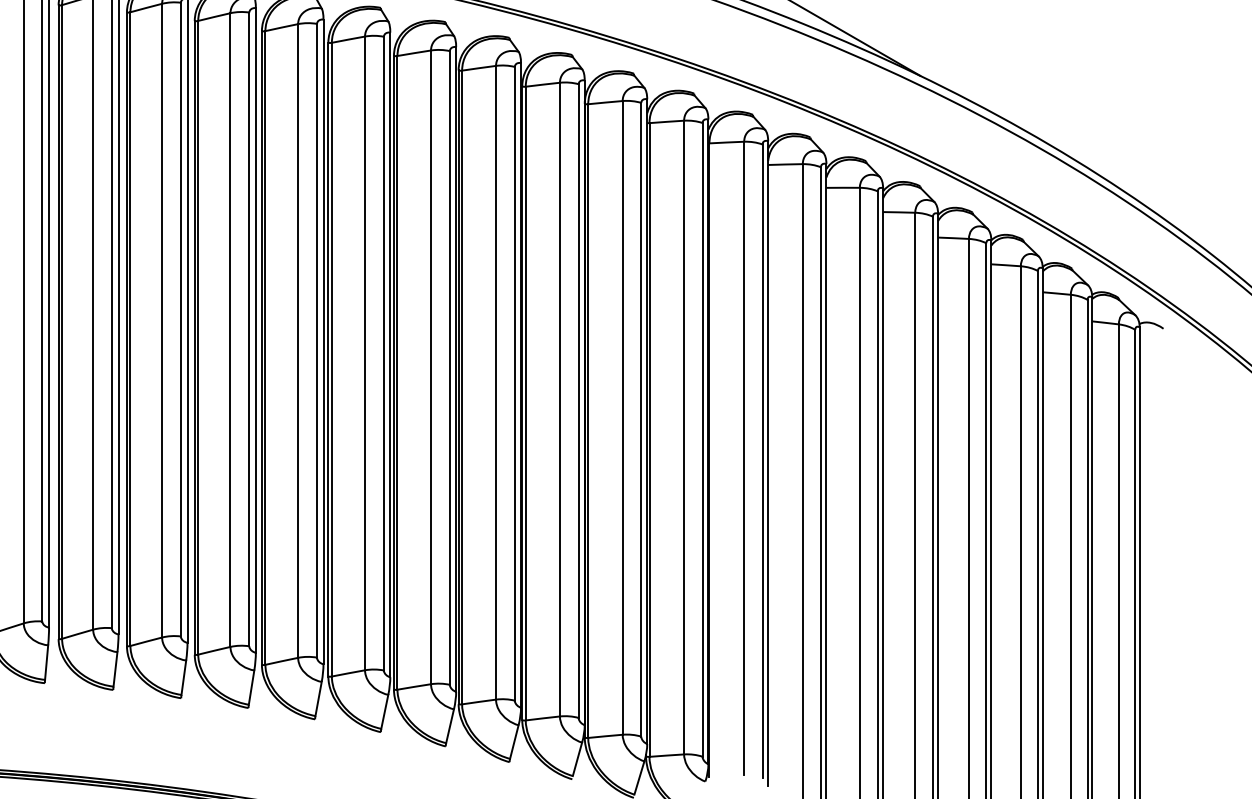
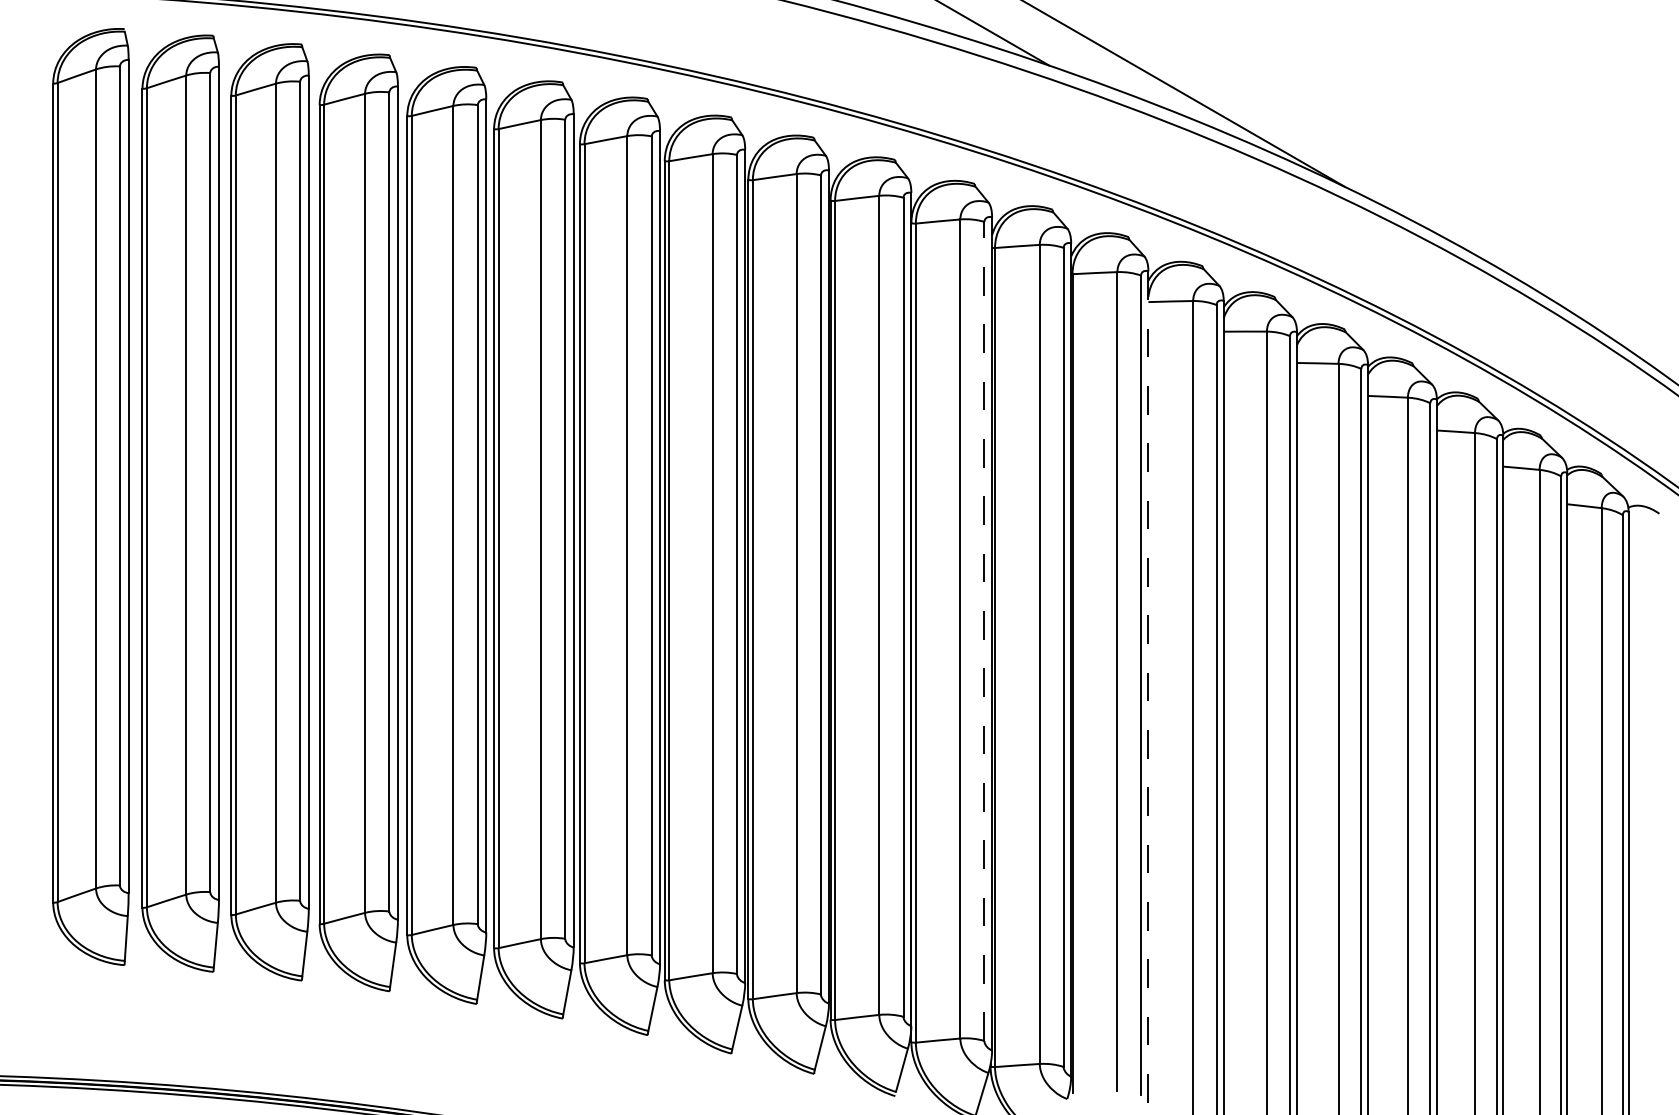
line: (641, 419) -> (984, 631), solid -> dashed
line: (768, 463) -> (1148, 687), solid -> dashed

